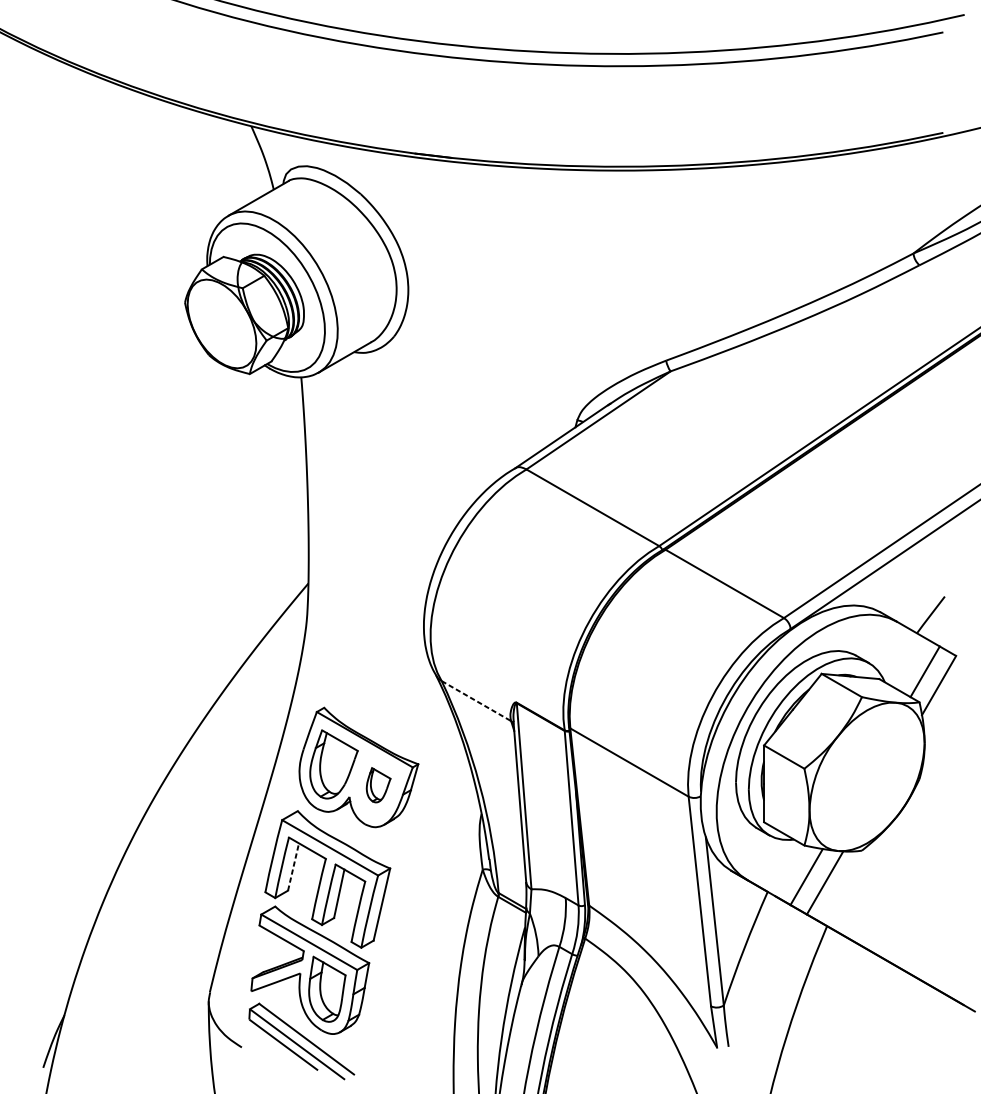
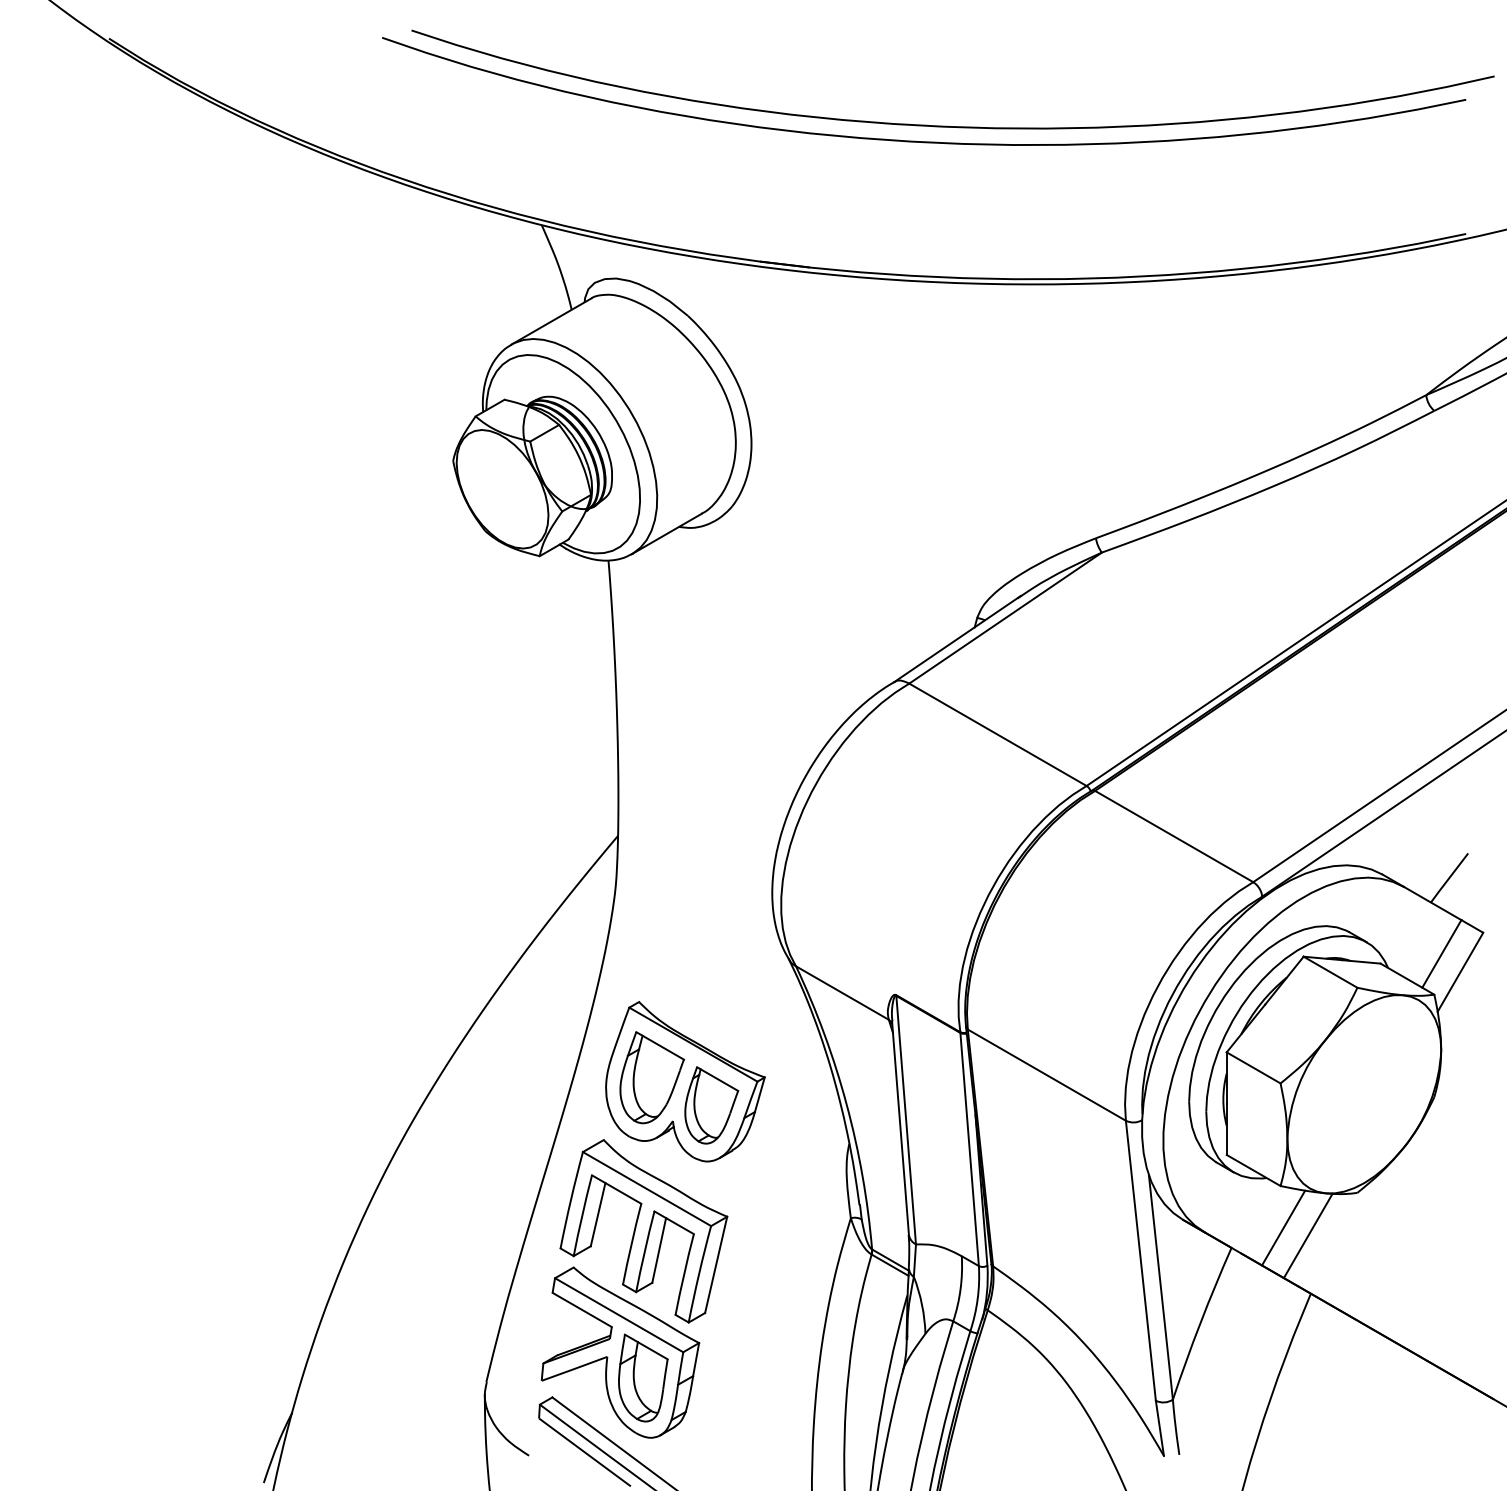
line: (476, 701) -> (842, 993), dashed -> solid
part: (378, 785) -> (711, 1105), size x1.67
line: (293, 866) -> (598, 1214), dashed -> solid

